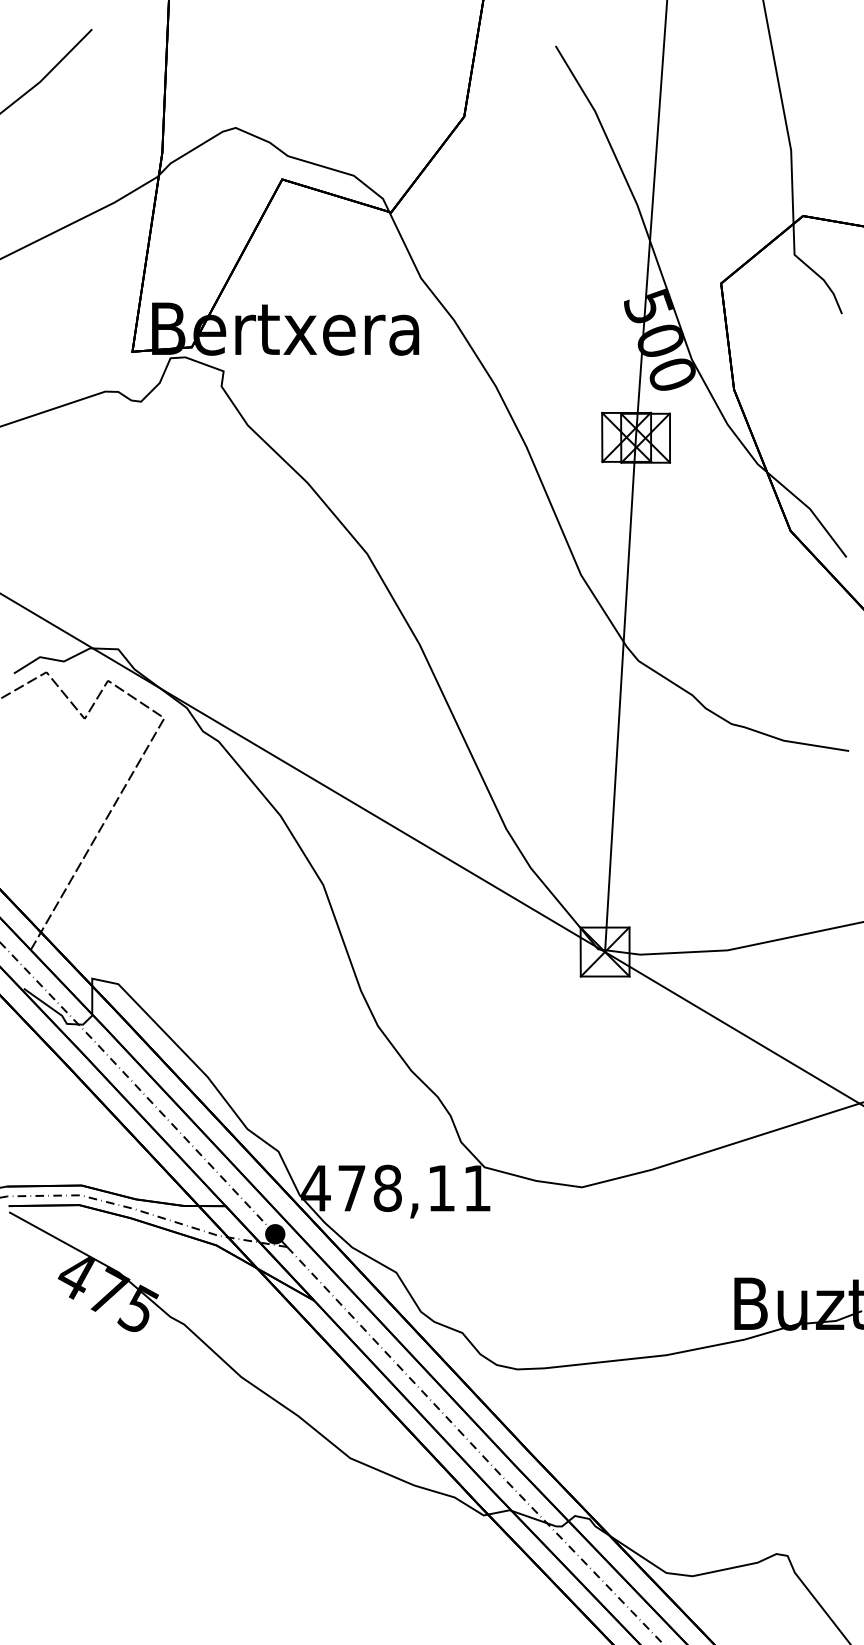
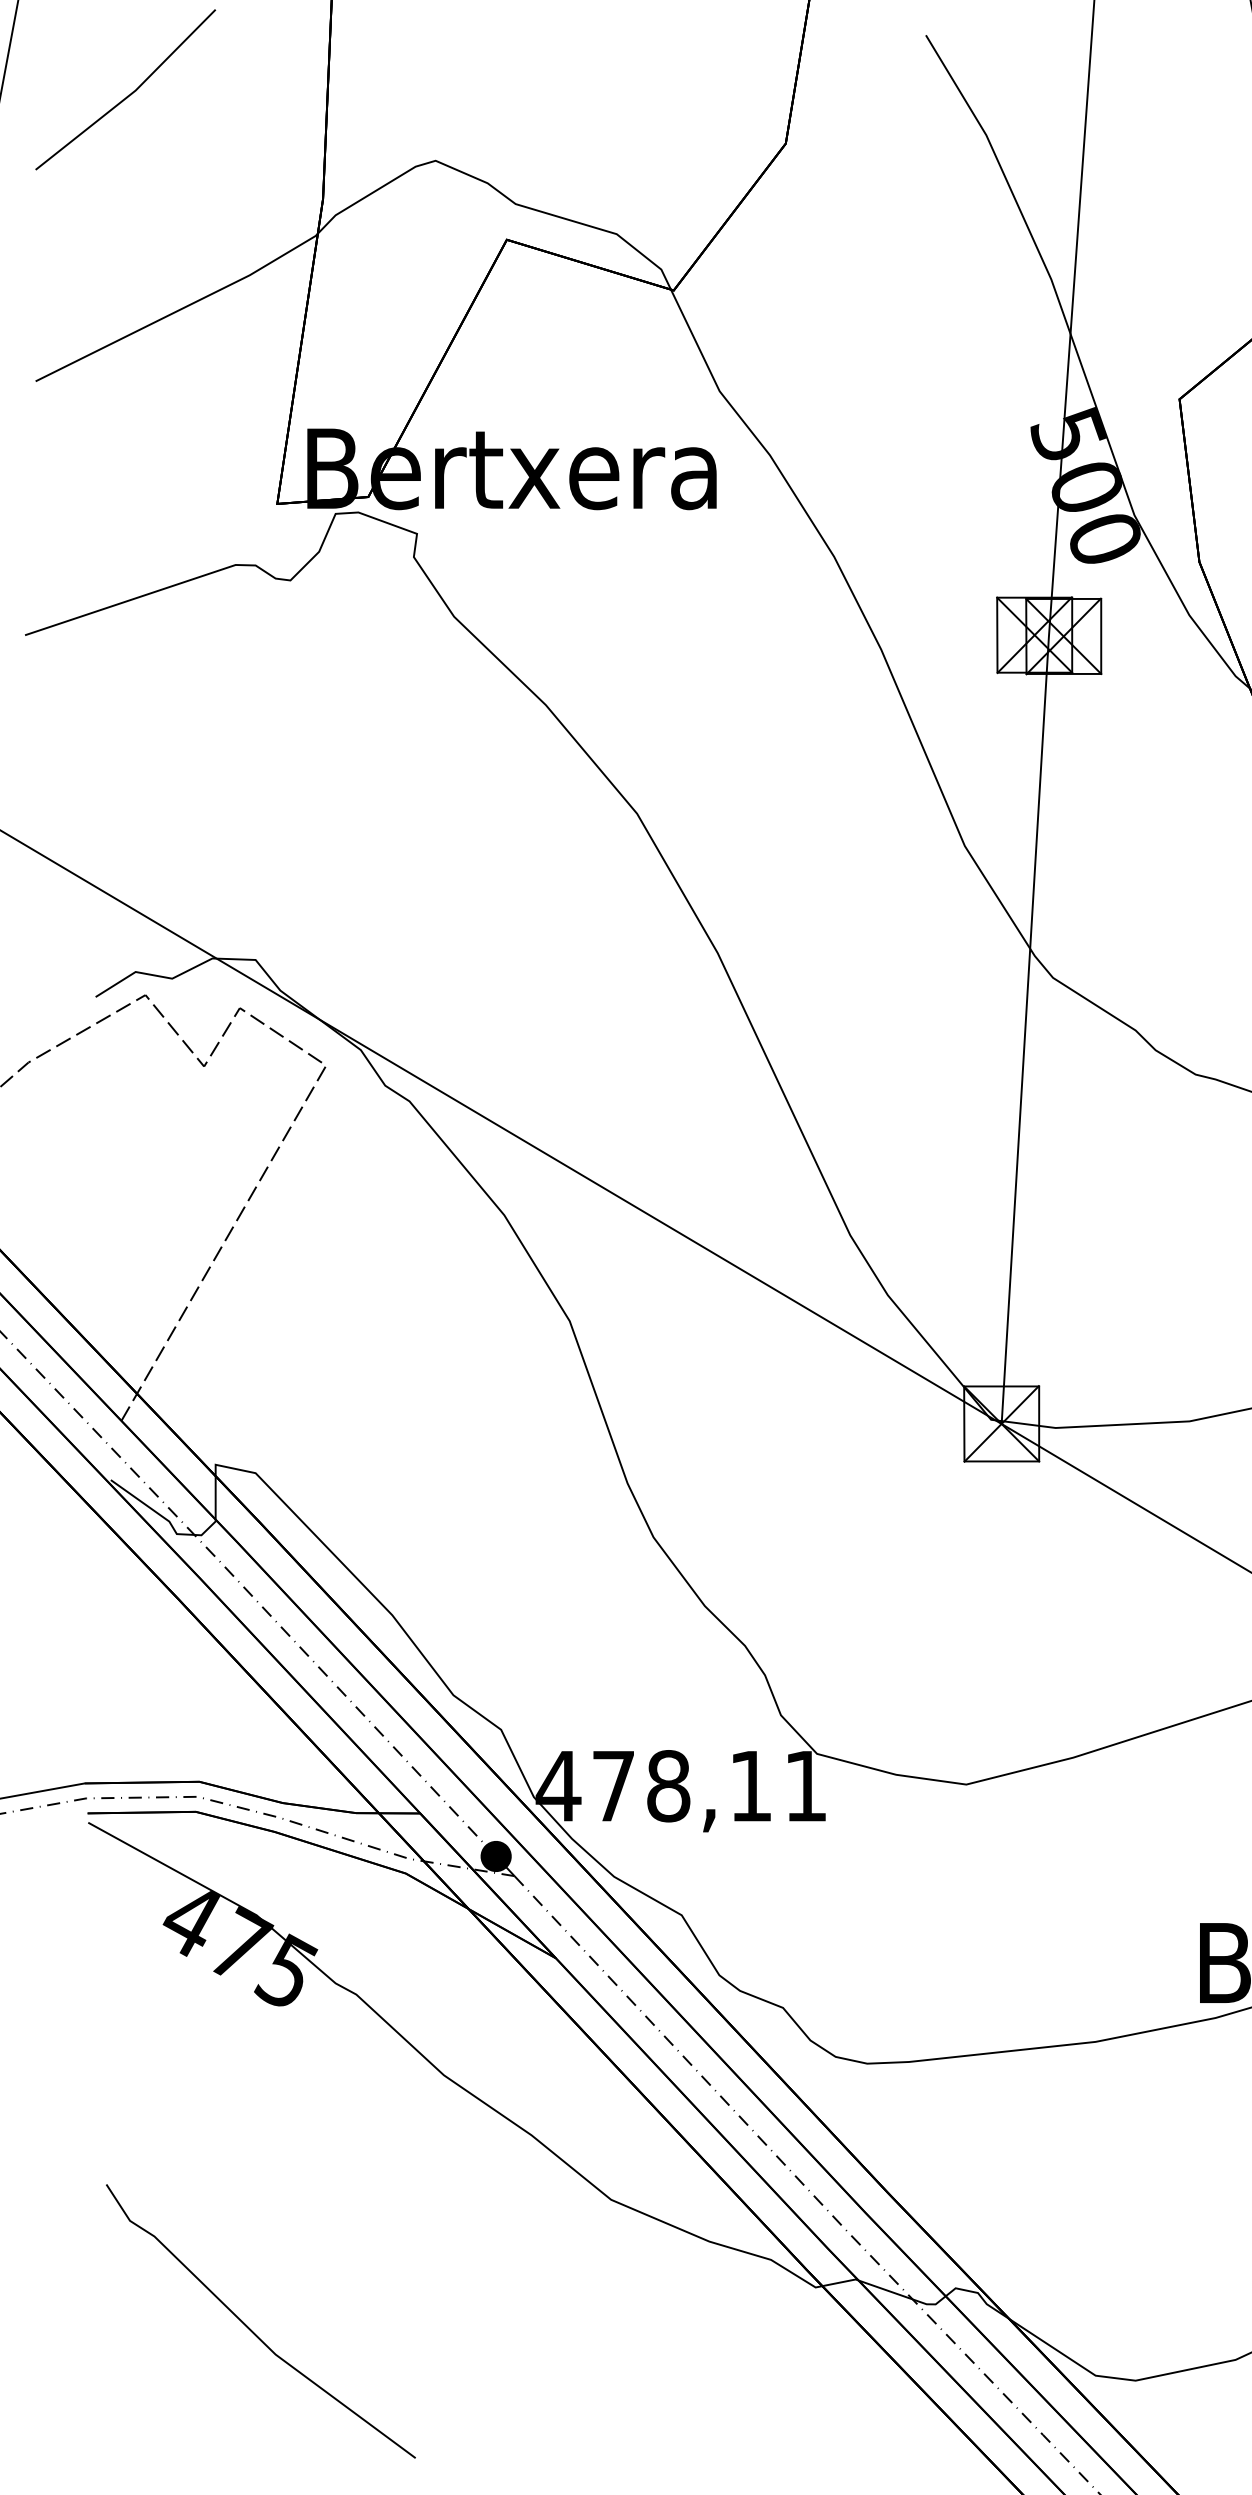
line: (115, 1542) -> (251, 2328), added

